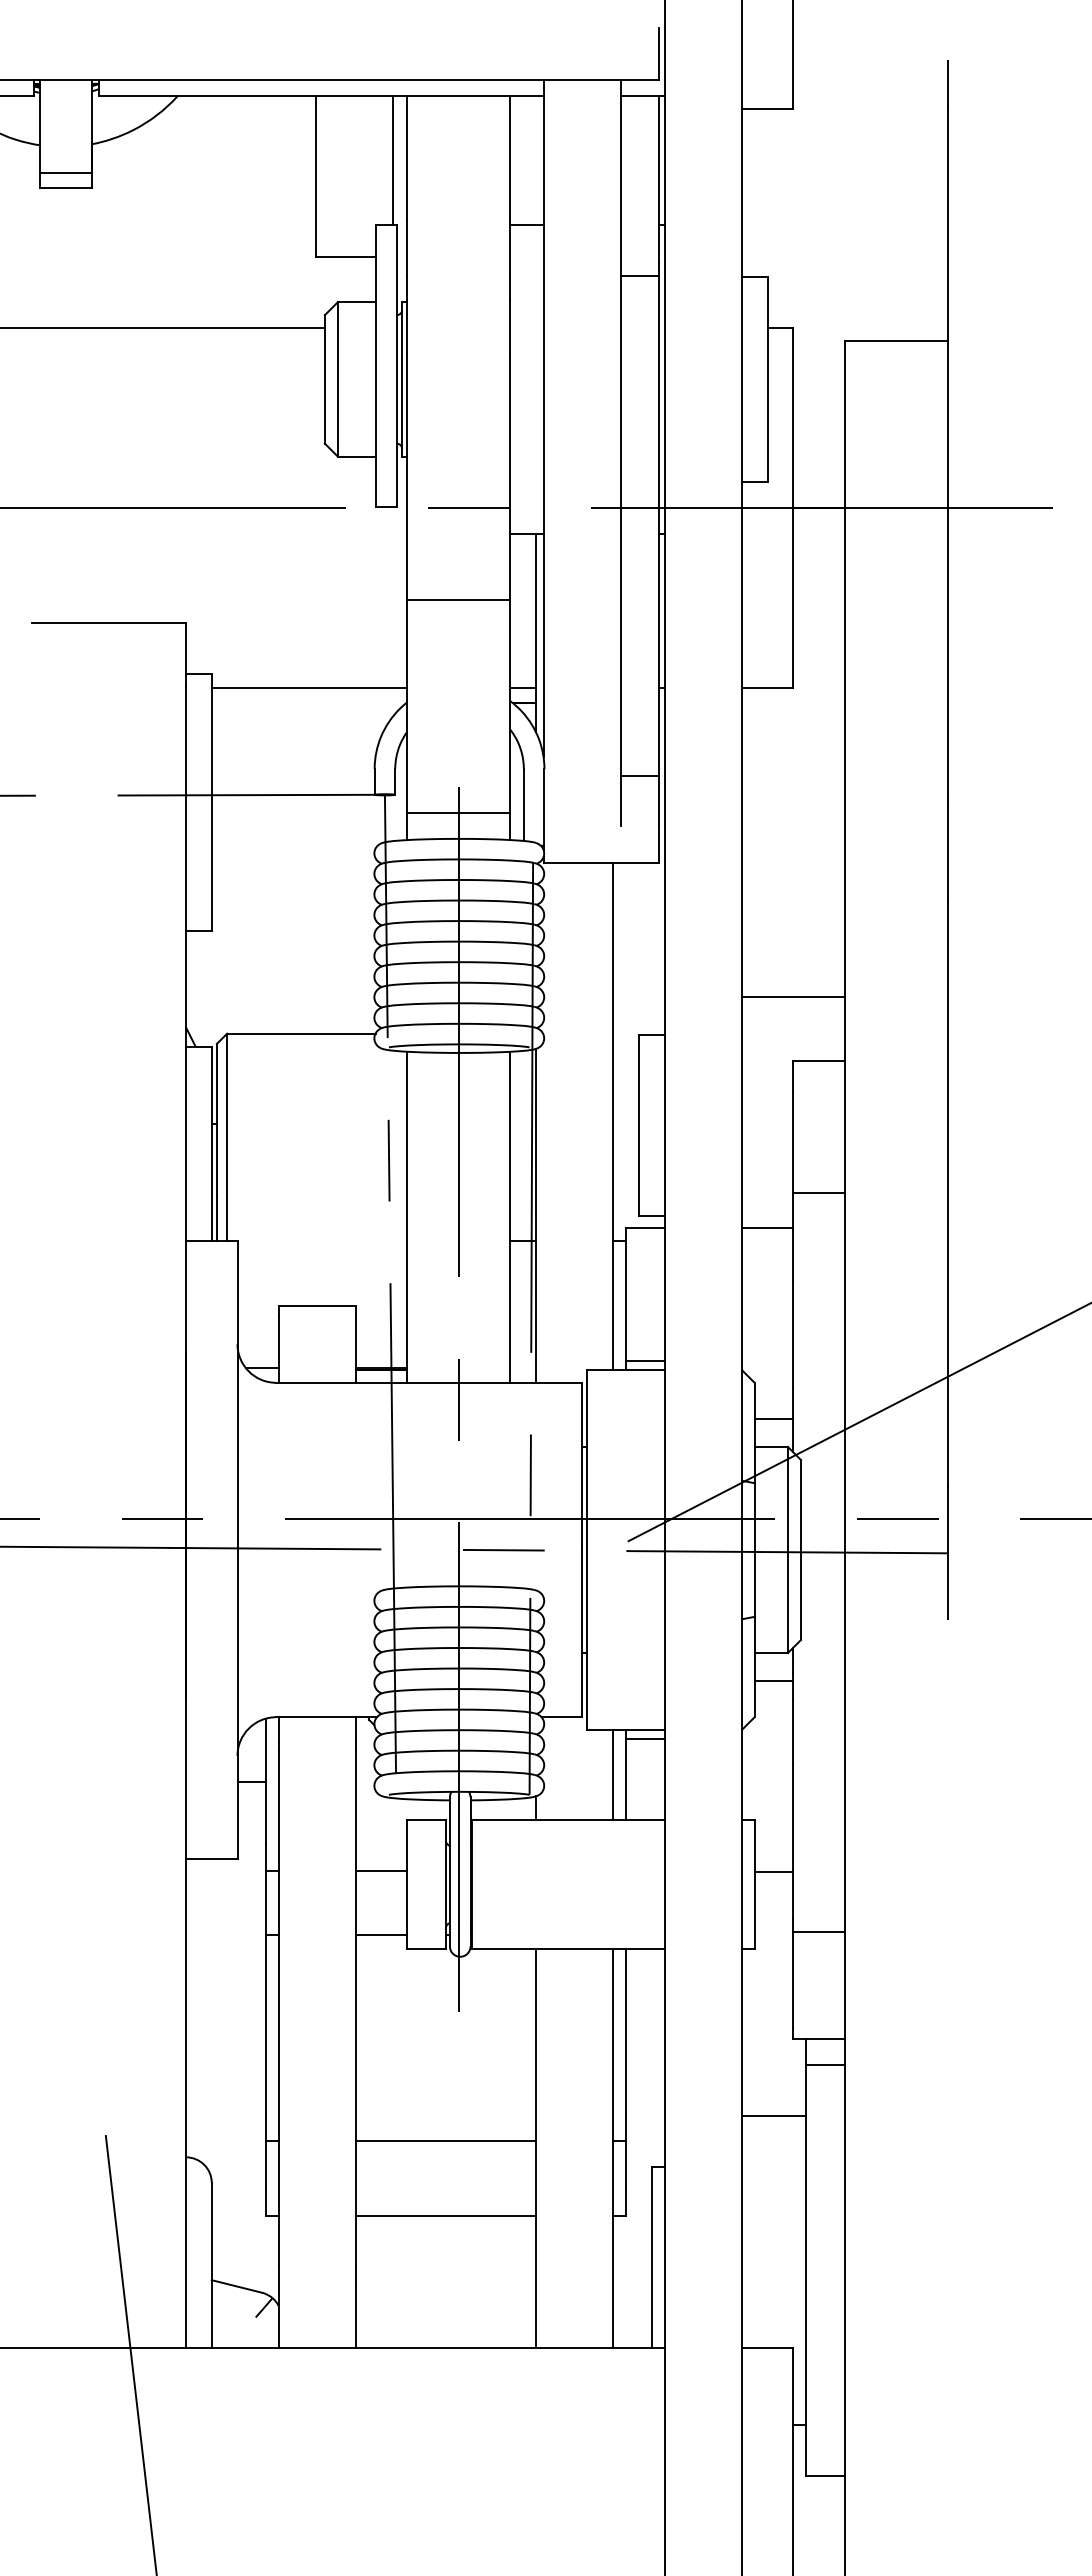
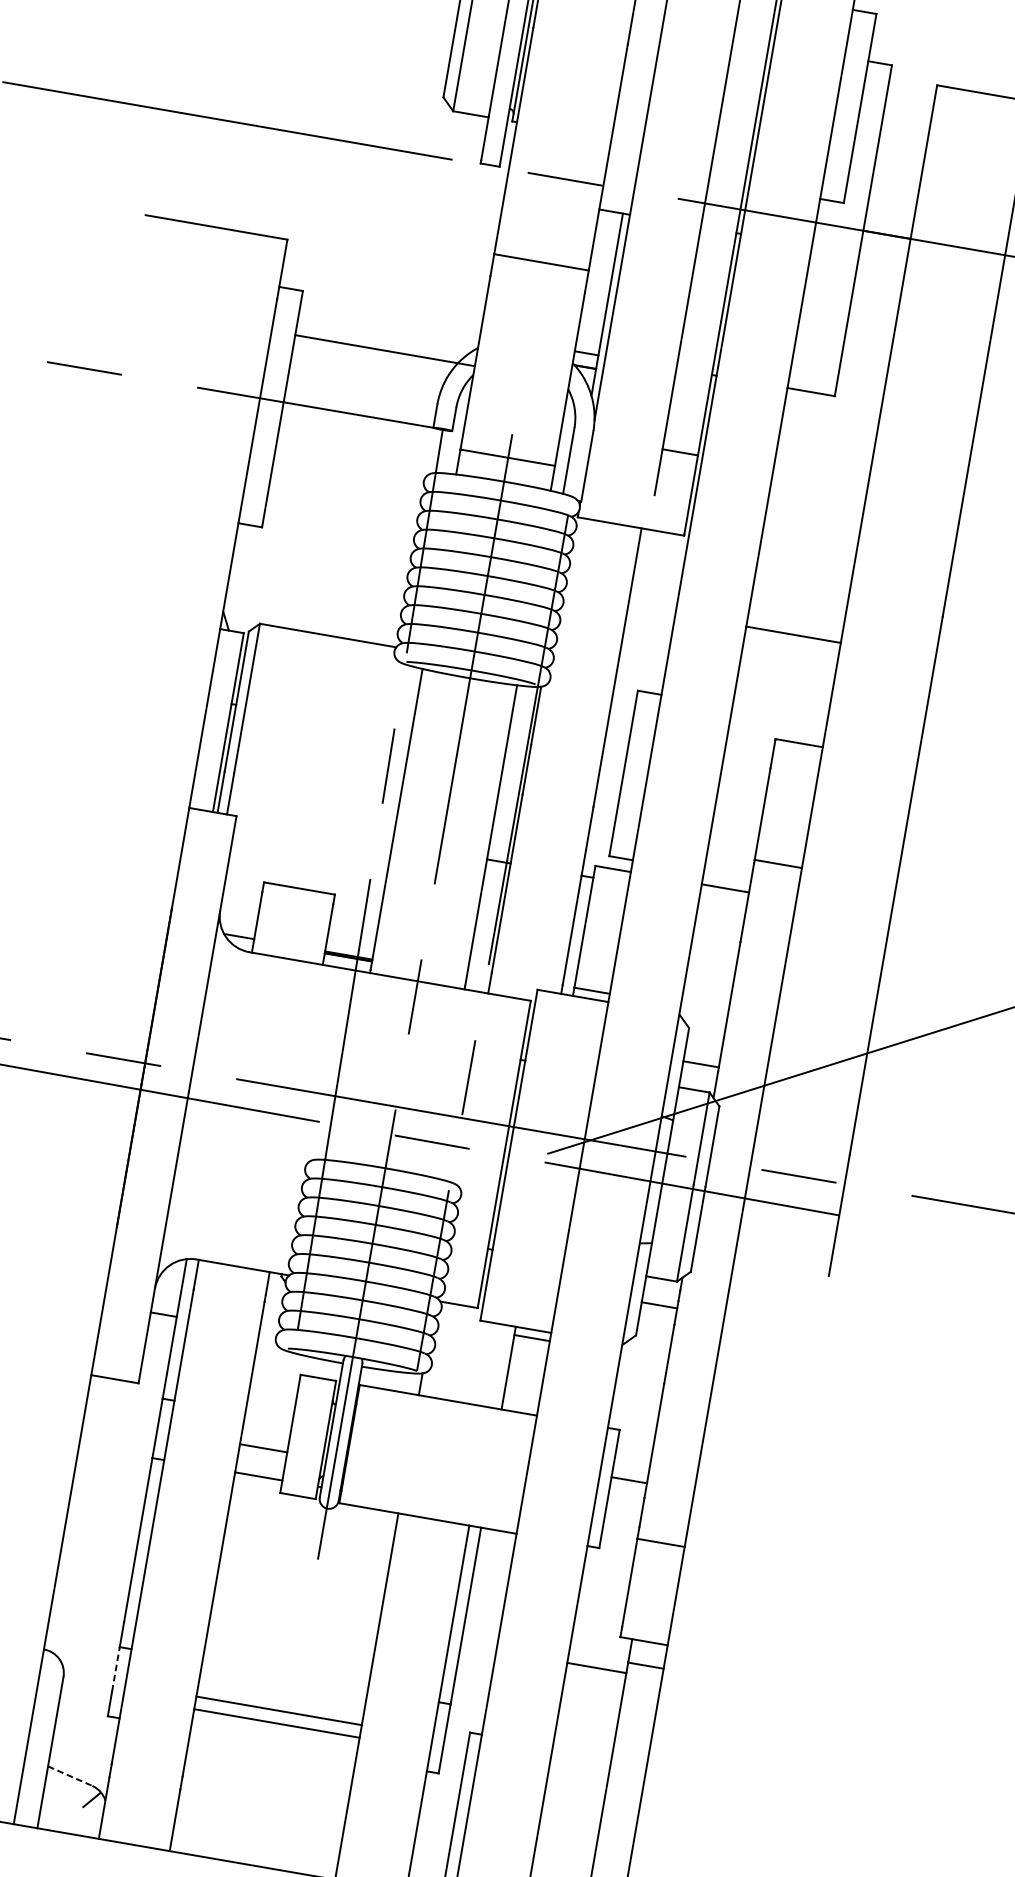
line: (309, 688) -> (385, 350), moved
line: (792, 996) -> (792, 634), moved
line: (613, 1775) -> (497, 1366), removed
line: (381, 1870) -> (263, 1448), moved
line: (773, 2116) -> (596, 1668), moved
line: (445, 2141) -> (276, 1723), moved
line: (265, 2164) -> (115, 1668), solid -> dashed
line: (445, 2216) -> (278, 1710), moved
line: (236, 2286) -> (69, 1776), solid -> dashed

